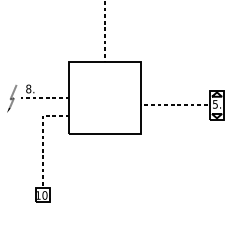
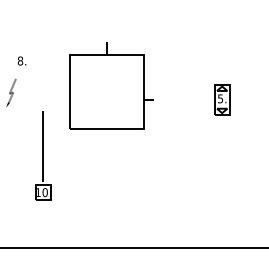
text: (29, 88) -> (21, 60), moved

